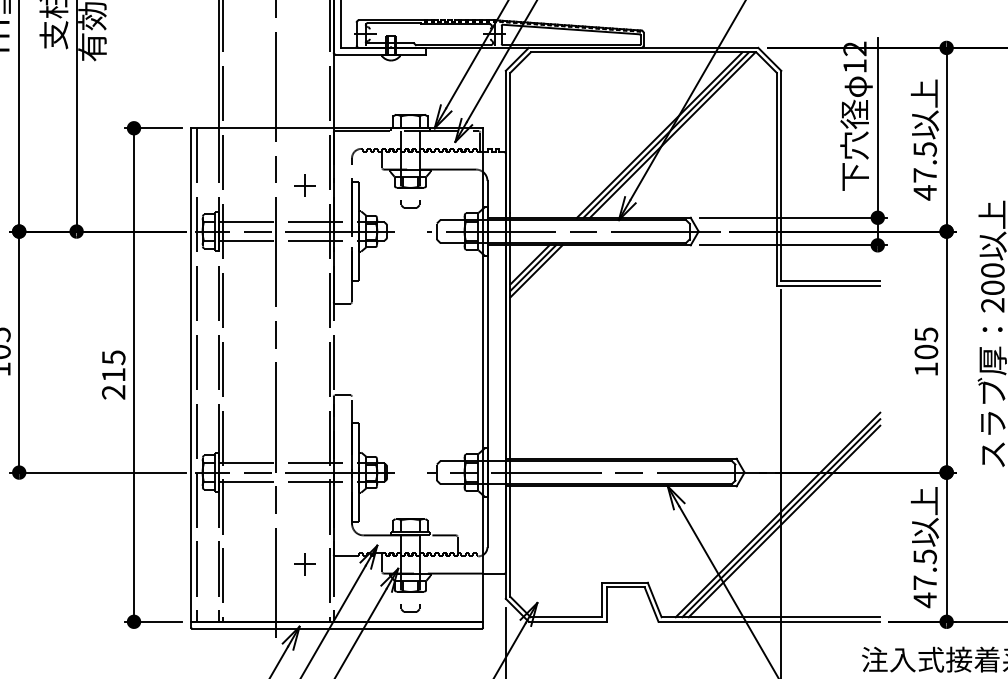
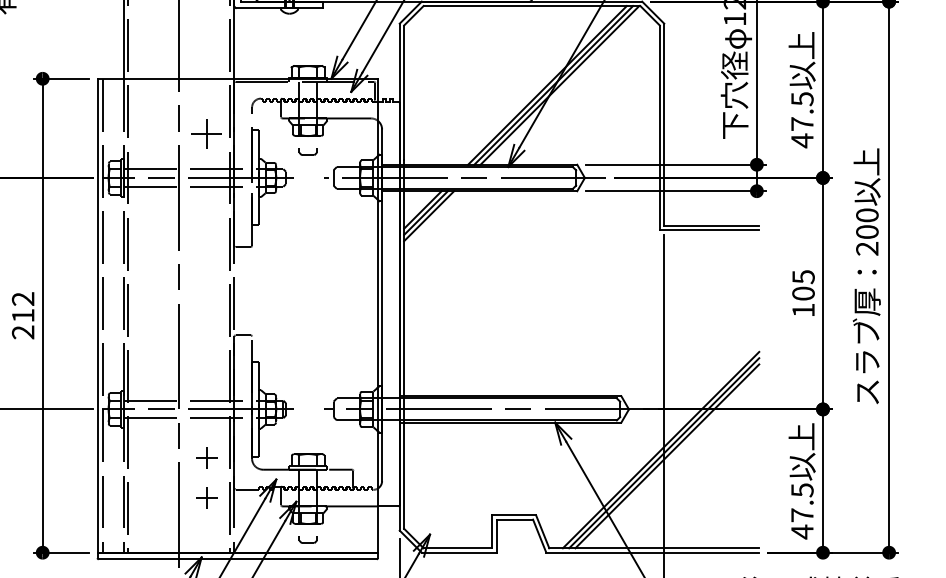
part: (304, 185) -> (206, 133), size x1.4
text: (113, 357) -> (23, 298), 215 -> 212
part: (304, 523) -> (206, 458), added

